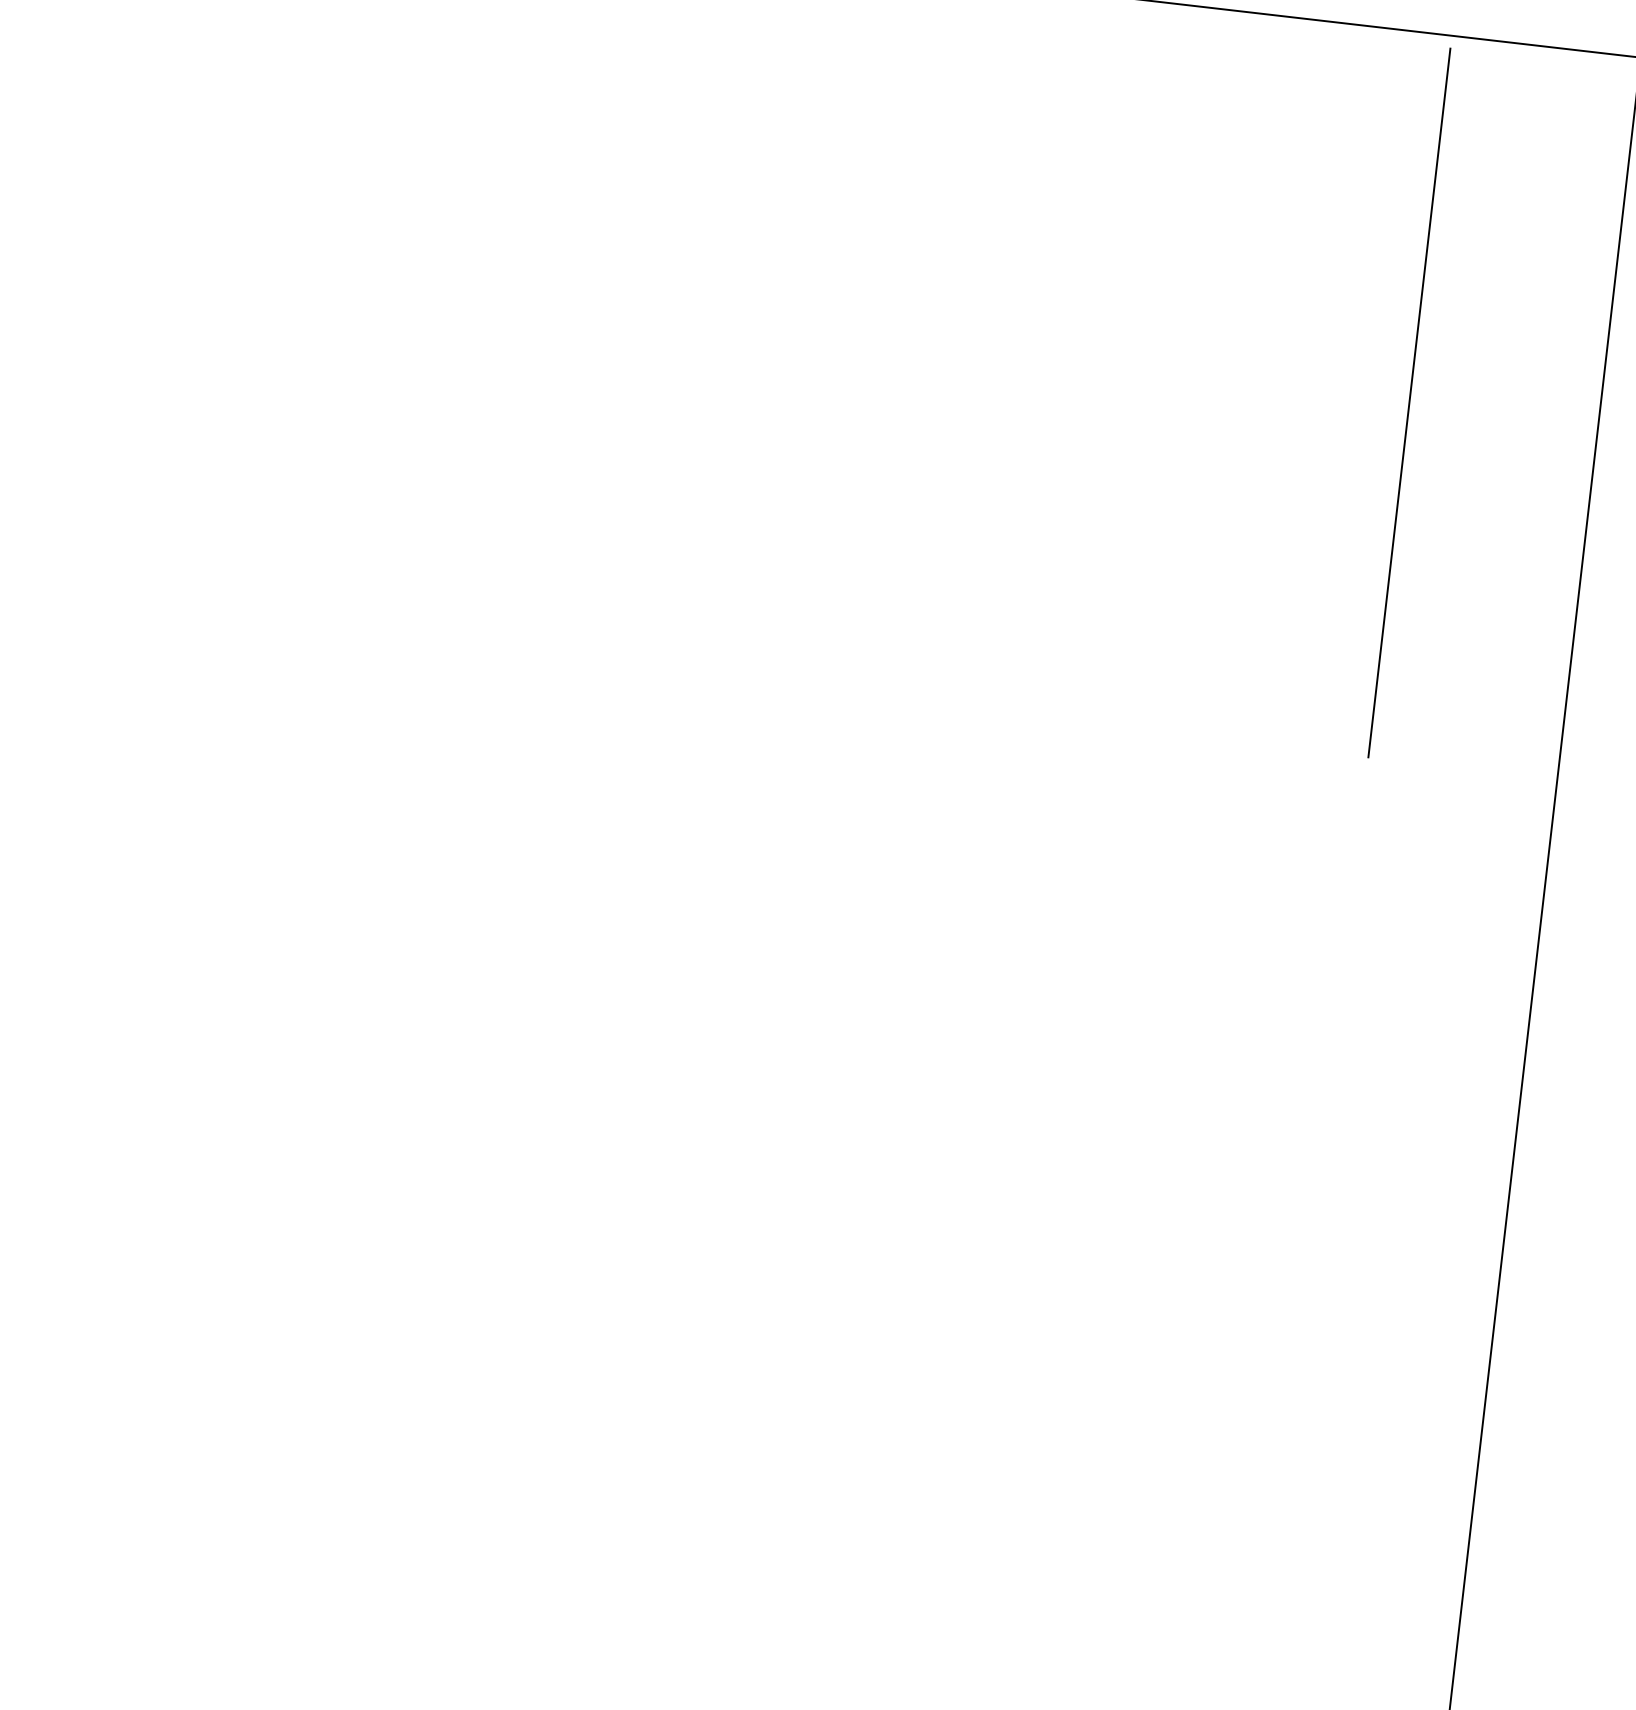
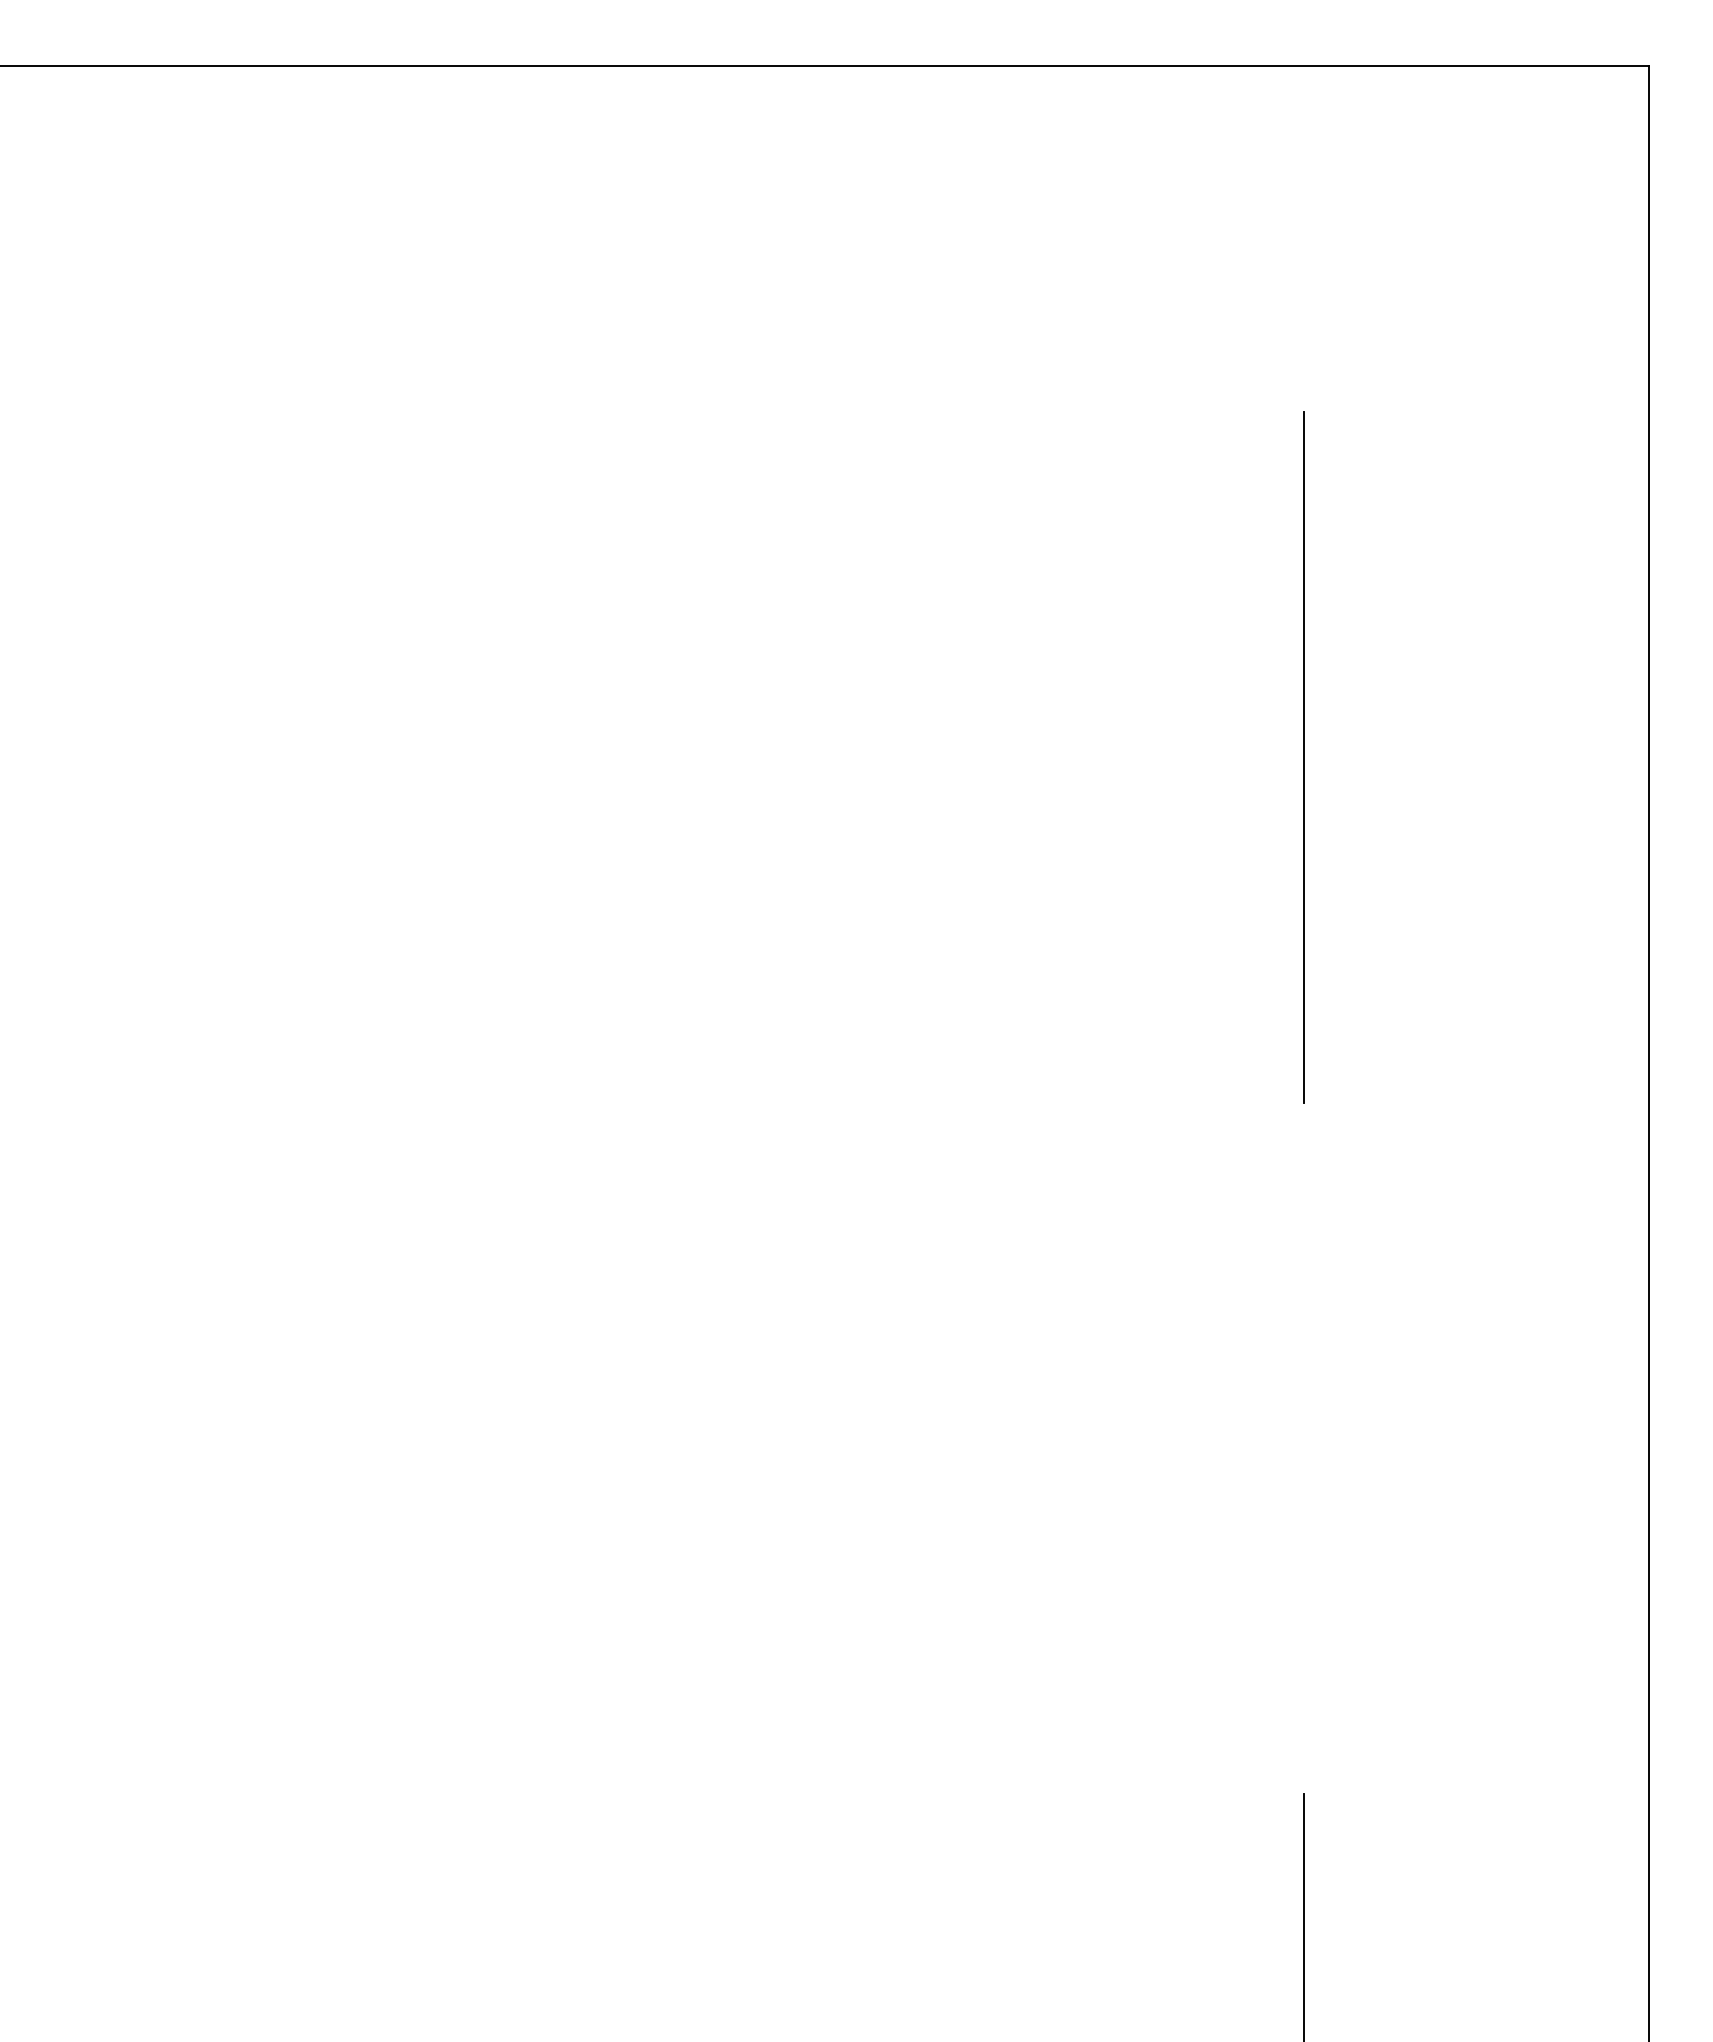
line: (1408, 402) -> (1303, 757), moved

